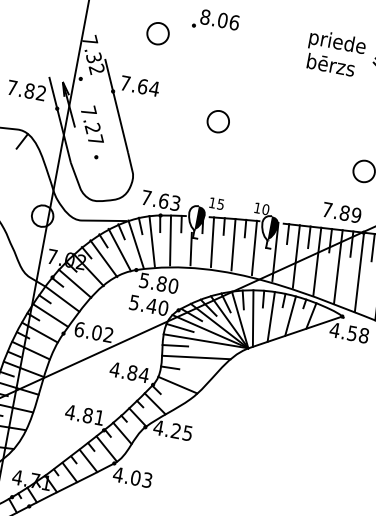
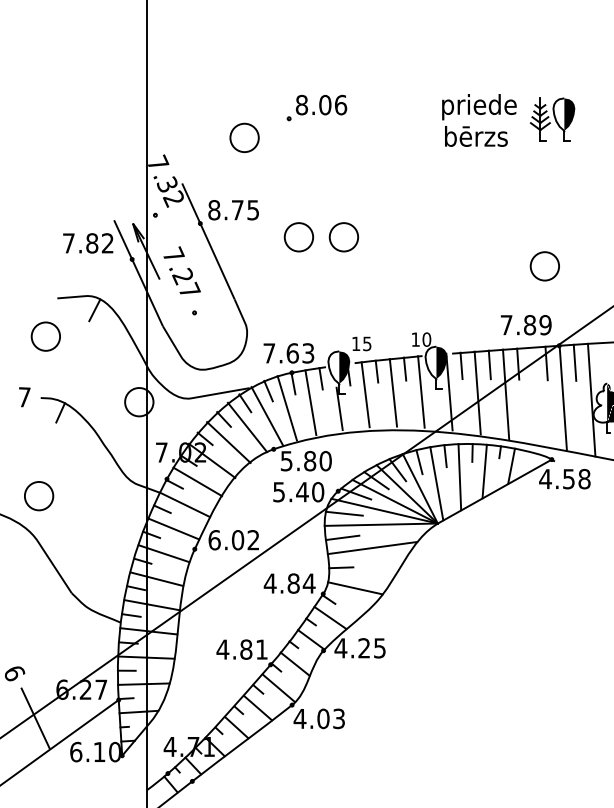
text: (139, 86) -> (233, 210), 7.64 -> 8.75
circle: (184, 115) -> (298, 237), added
line: (338, 266) -> (534, 395), removed

